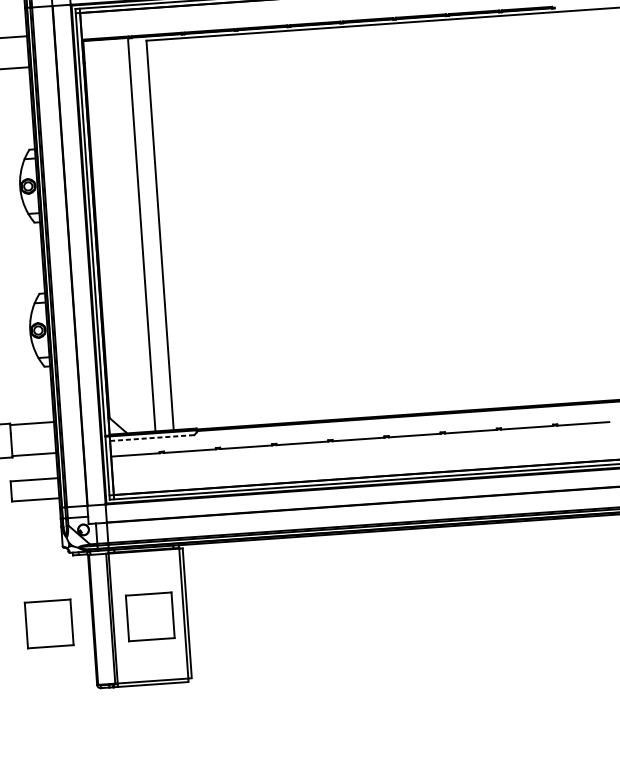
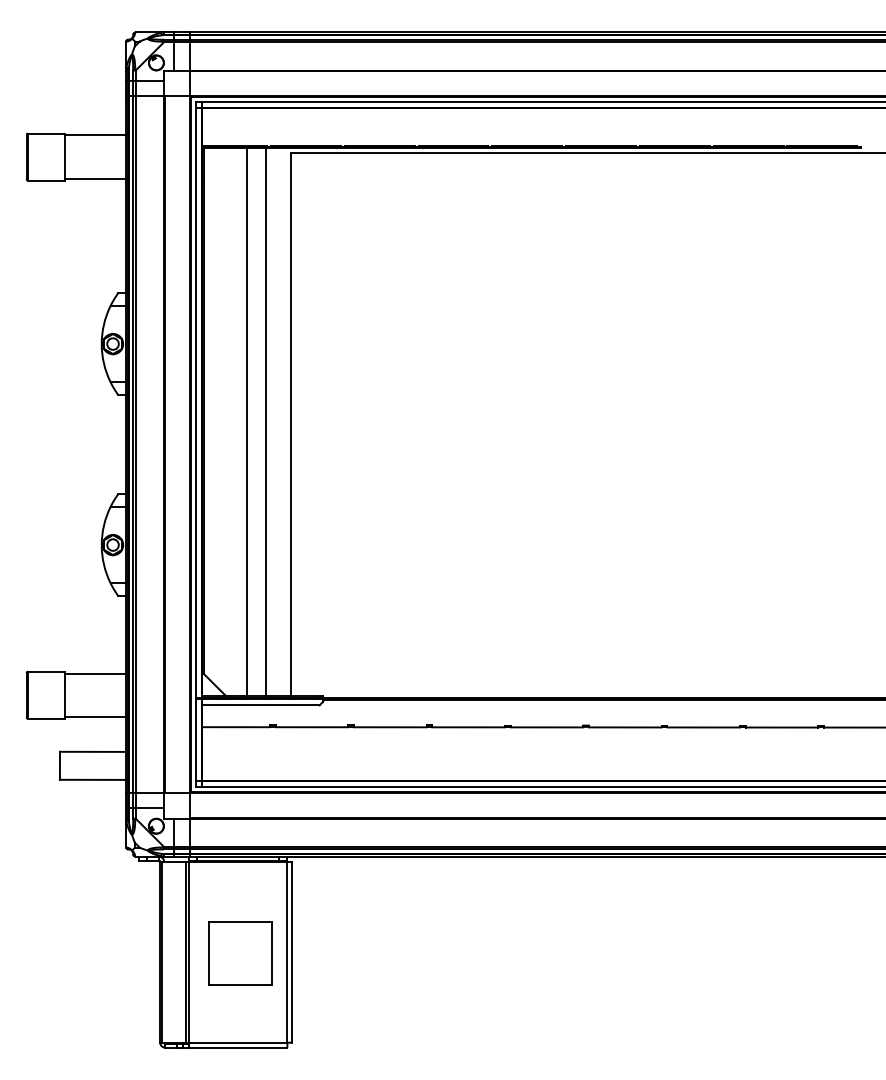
line: (127, 235) -> (246, 421), added
line: (152, 438) -> (260, 705), dashed -> solid
part: (49, 623) -> (99, 953), removed

